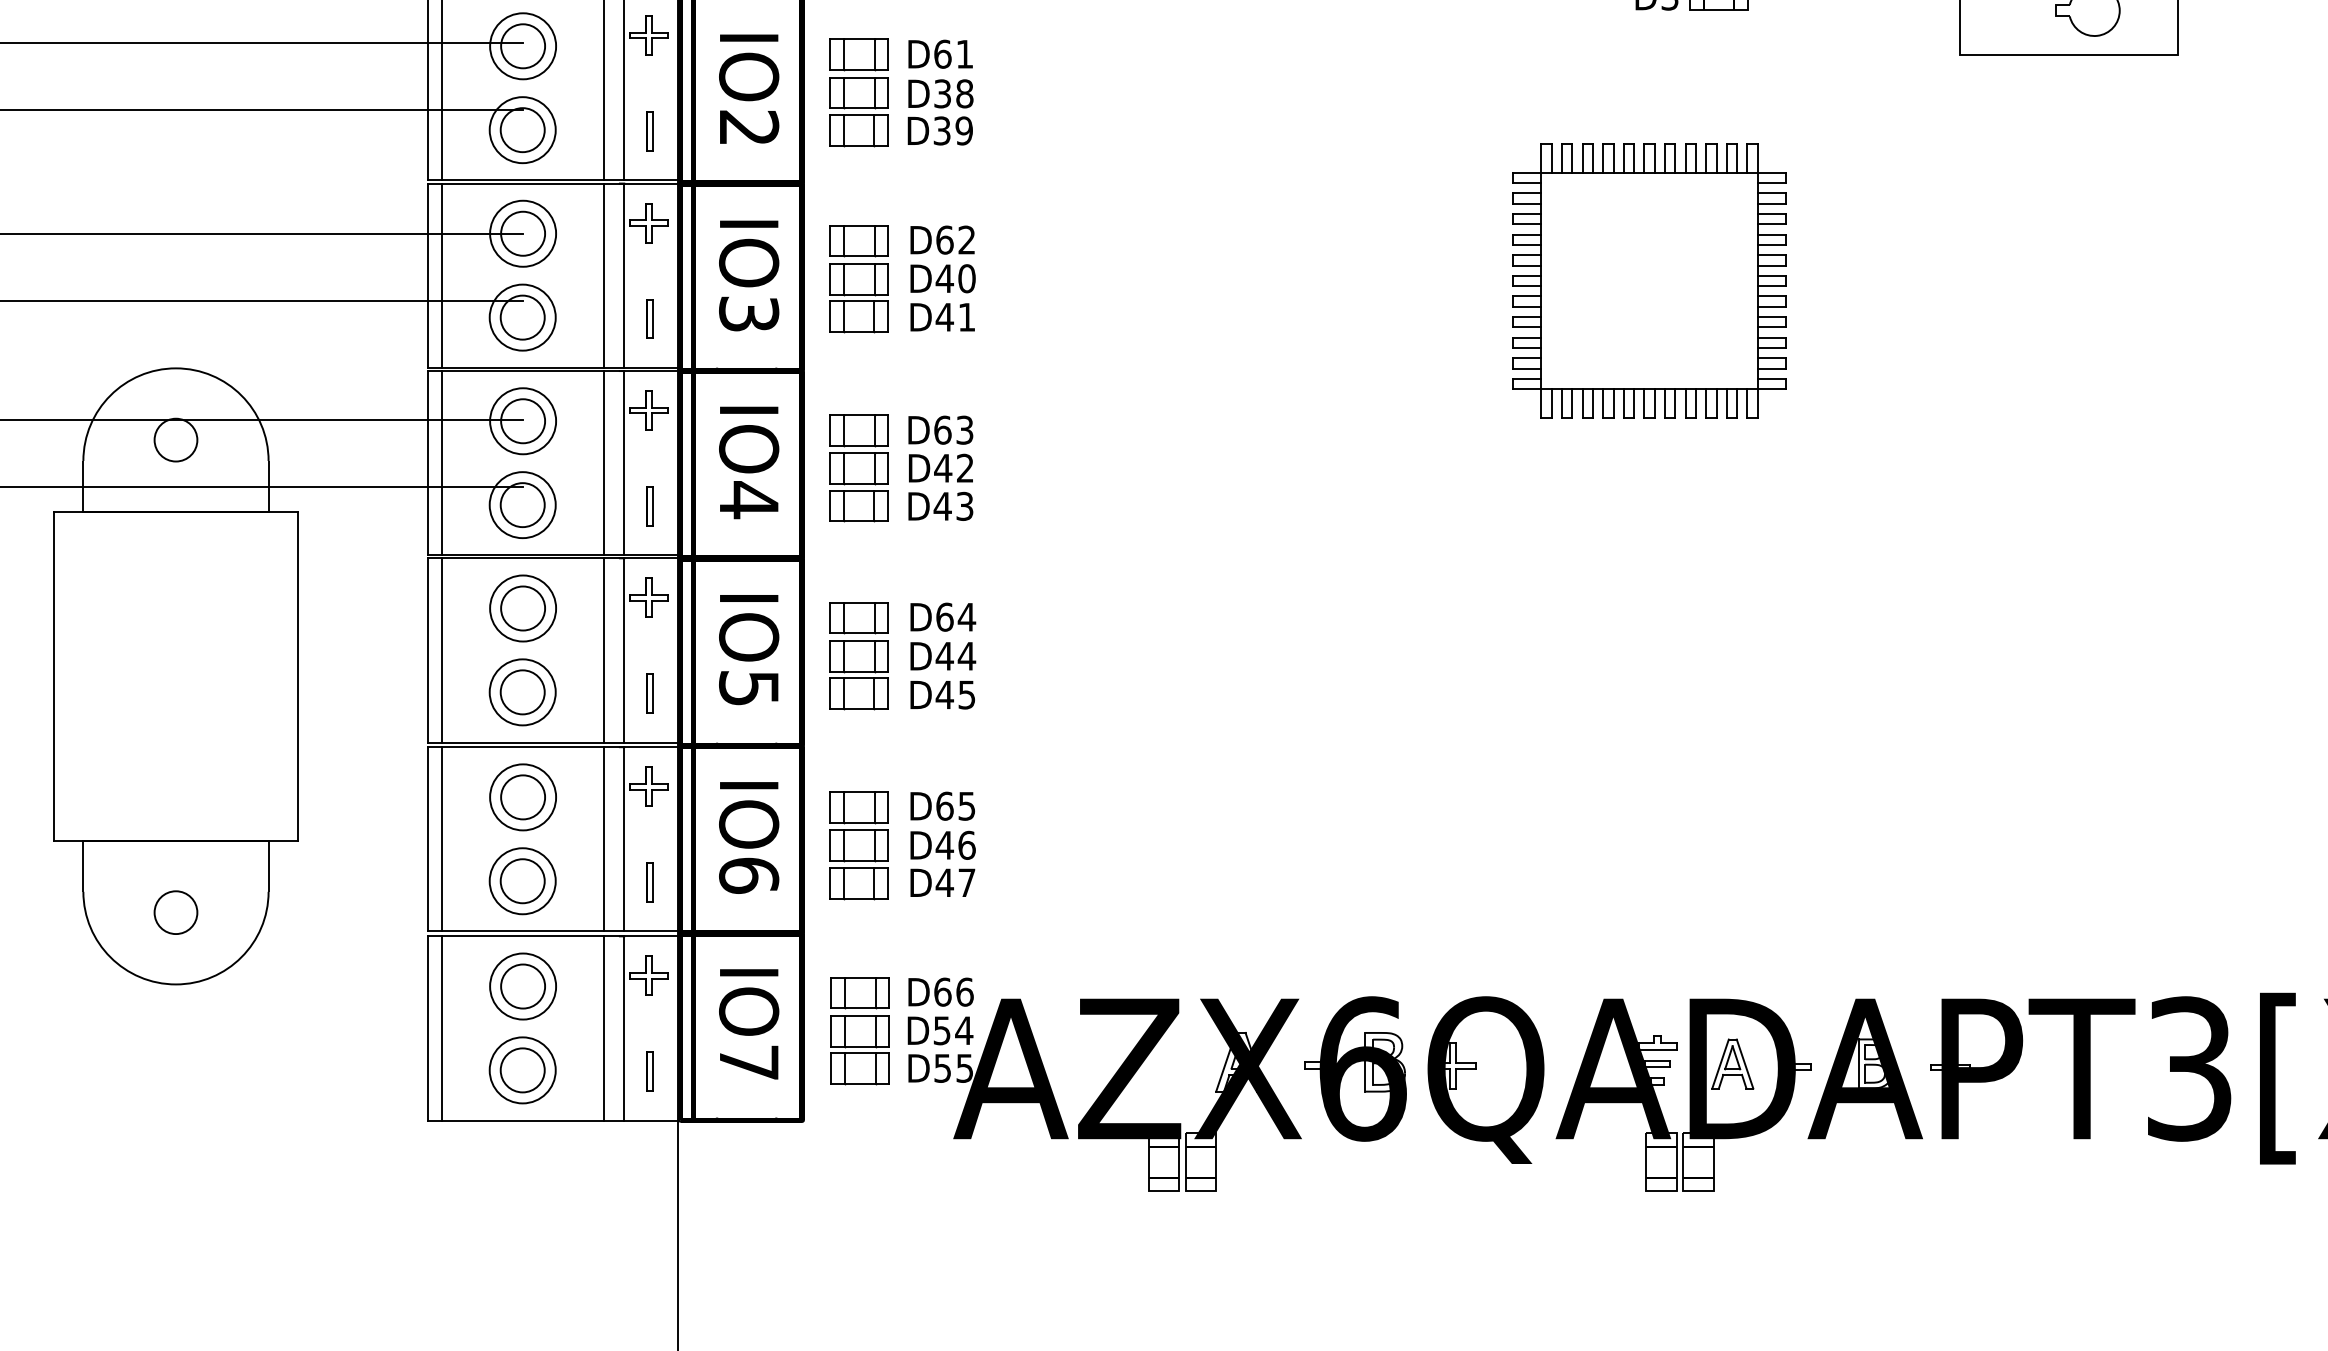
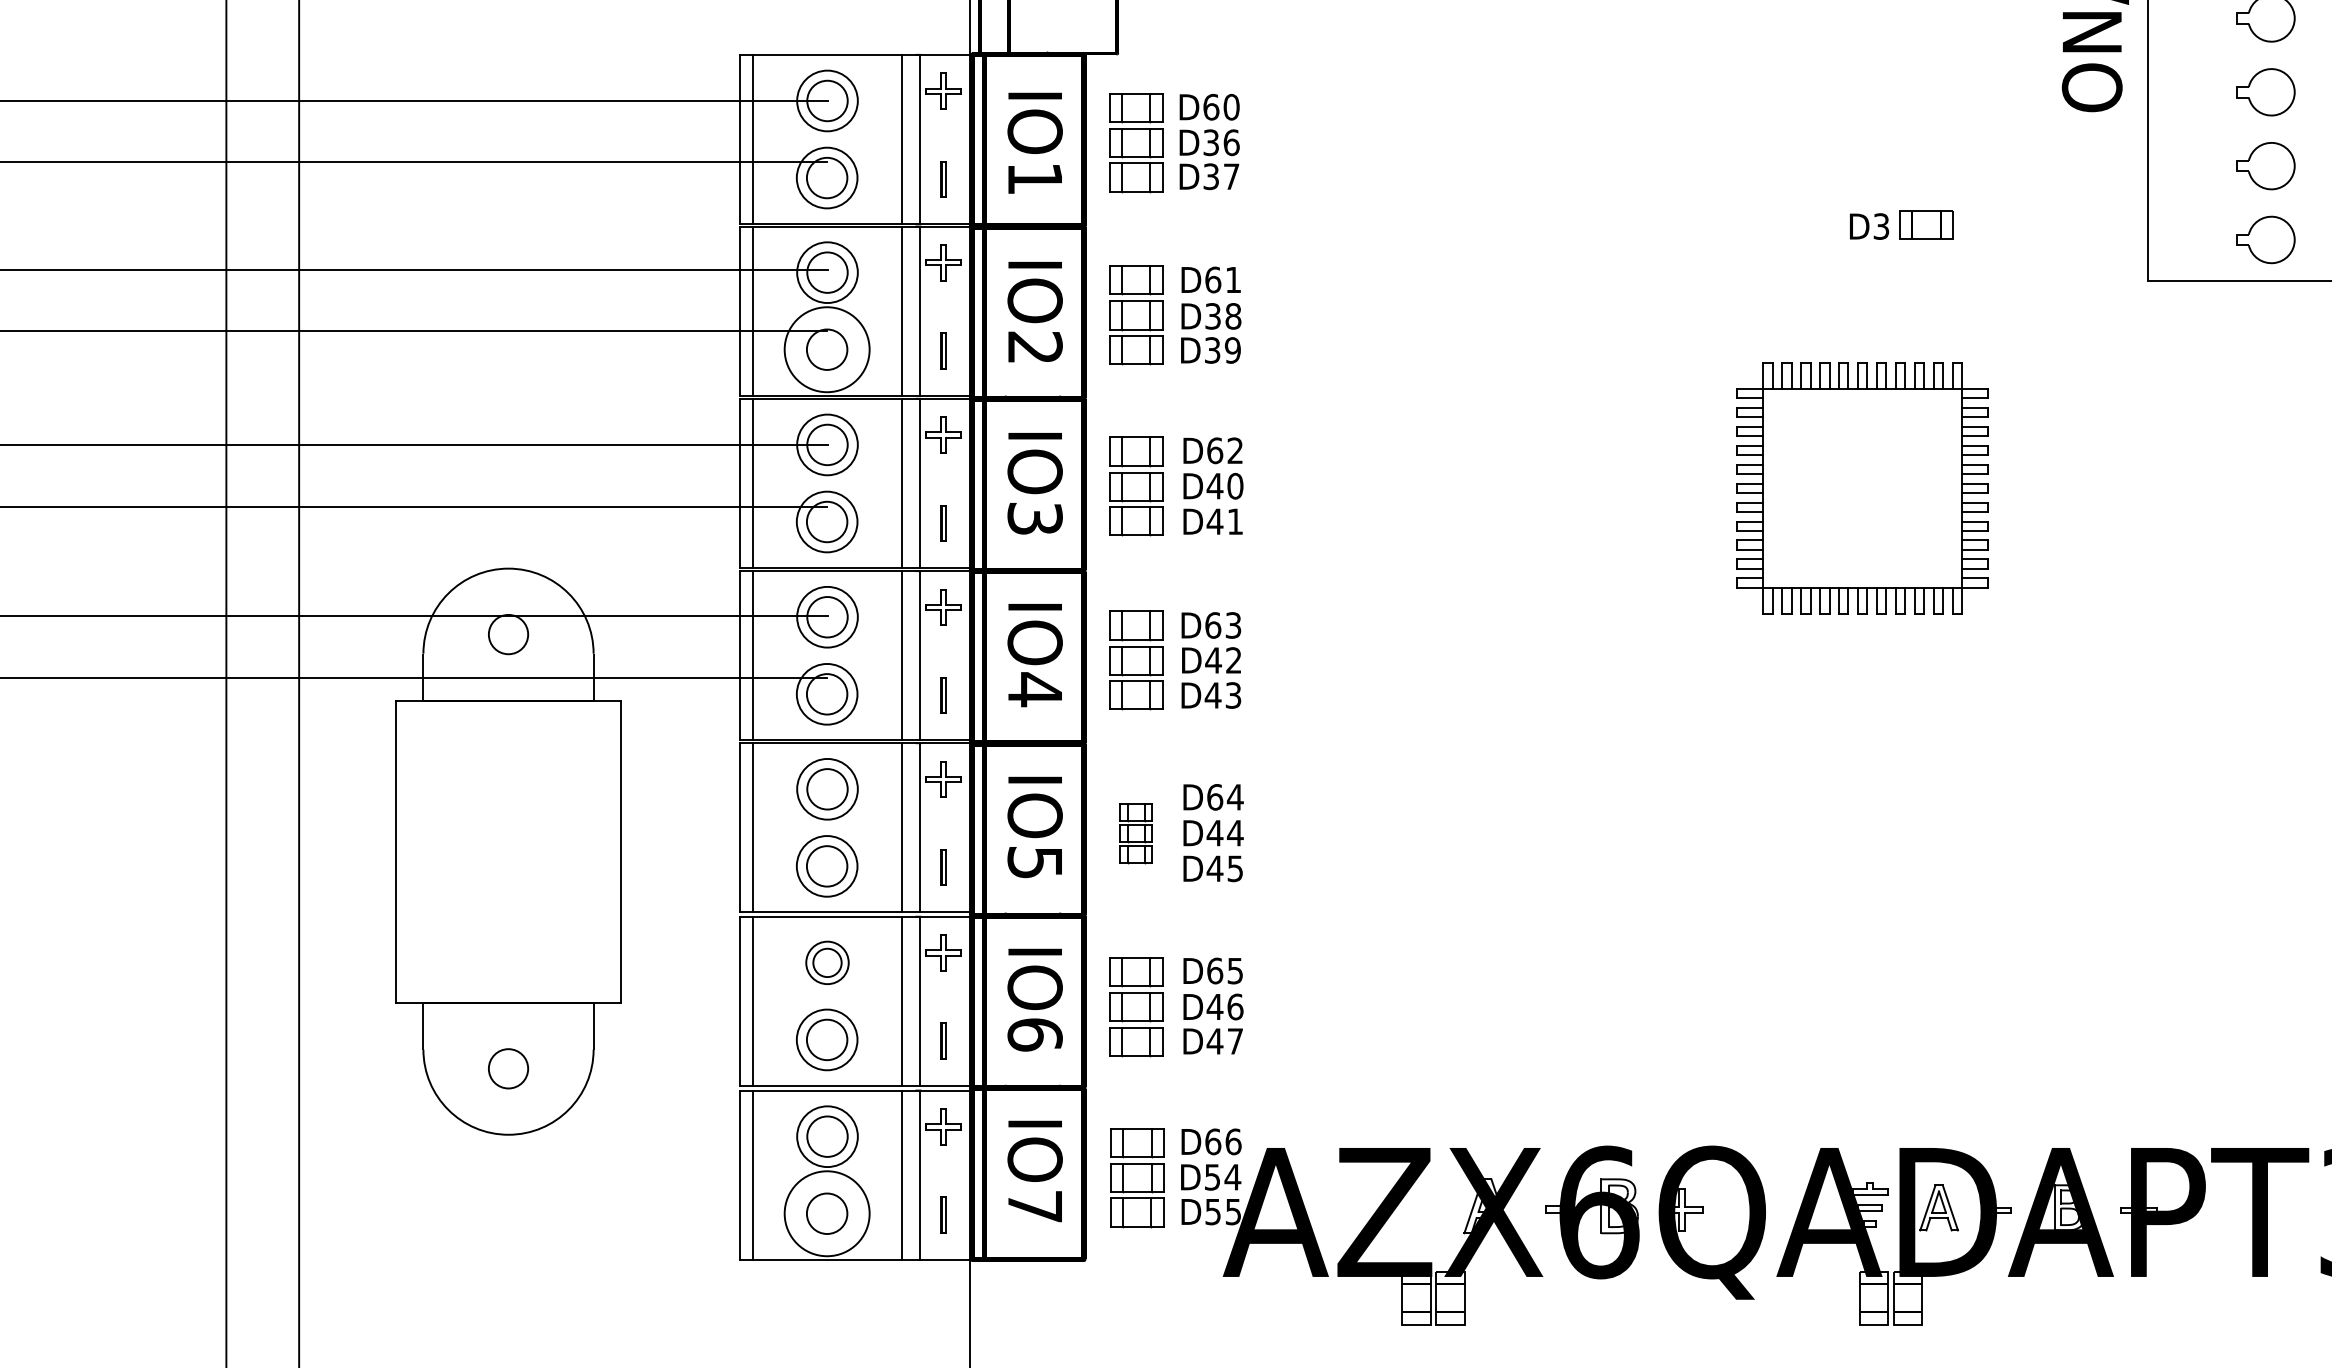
circle: (522, 129) -> (826, 349), size x1.4
part: (859, 656) -> (1136, 833), size x0.6
part: (523, 796) -> (827, 962), size x0.7
circle: (522, 1070) -> (826, 1213), size x1.4

